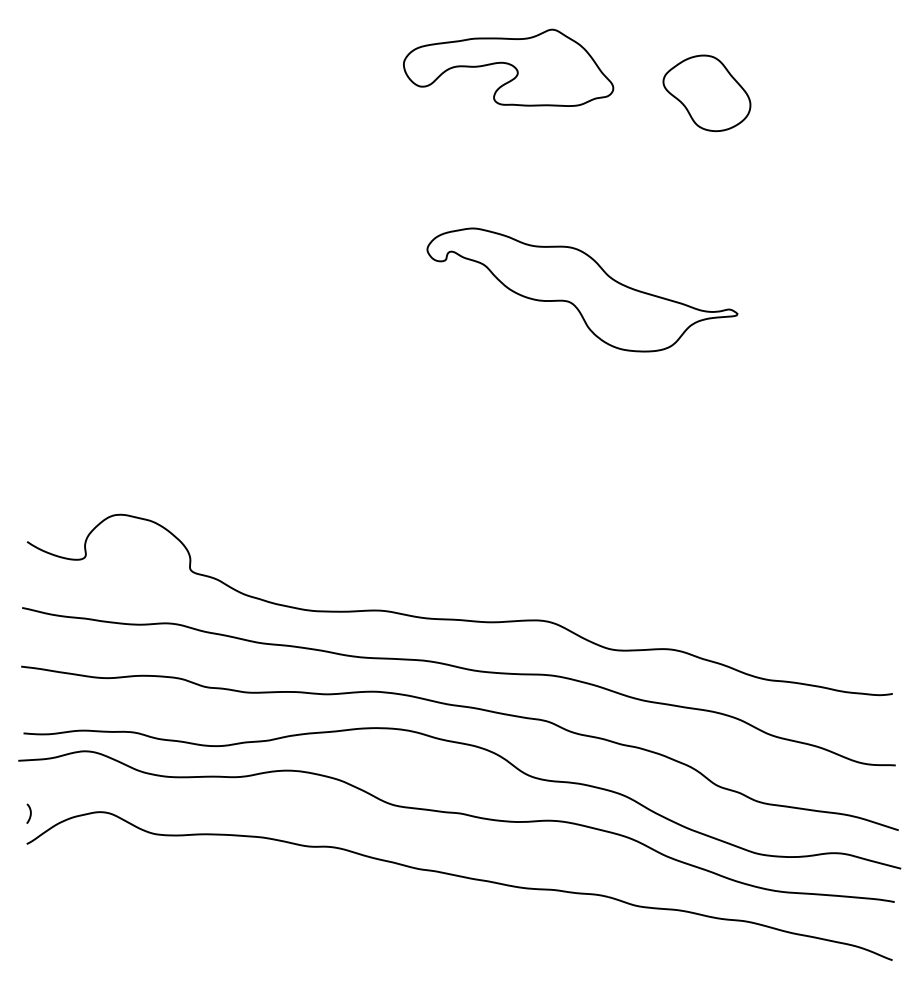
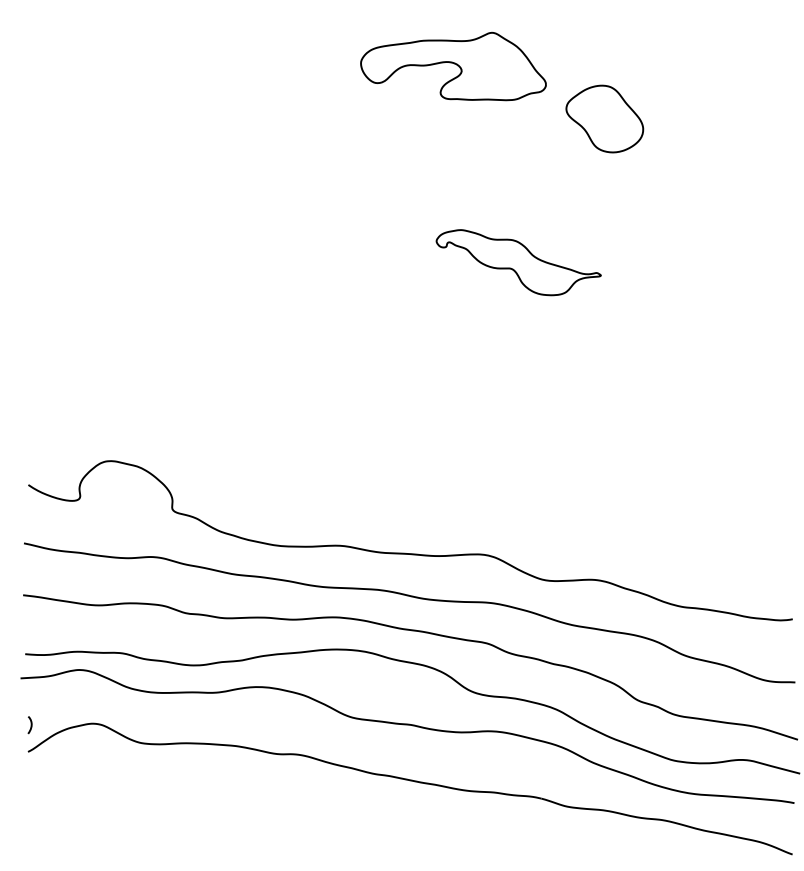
part: (706, 93) -> (604, 119), moved
part: (582, 289) -> (518, 262), size x0.6

